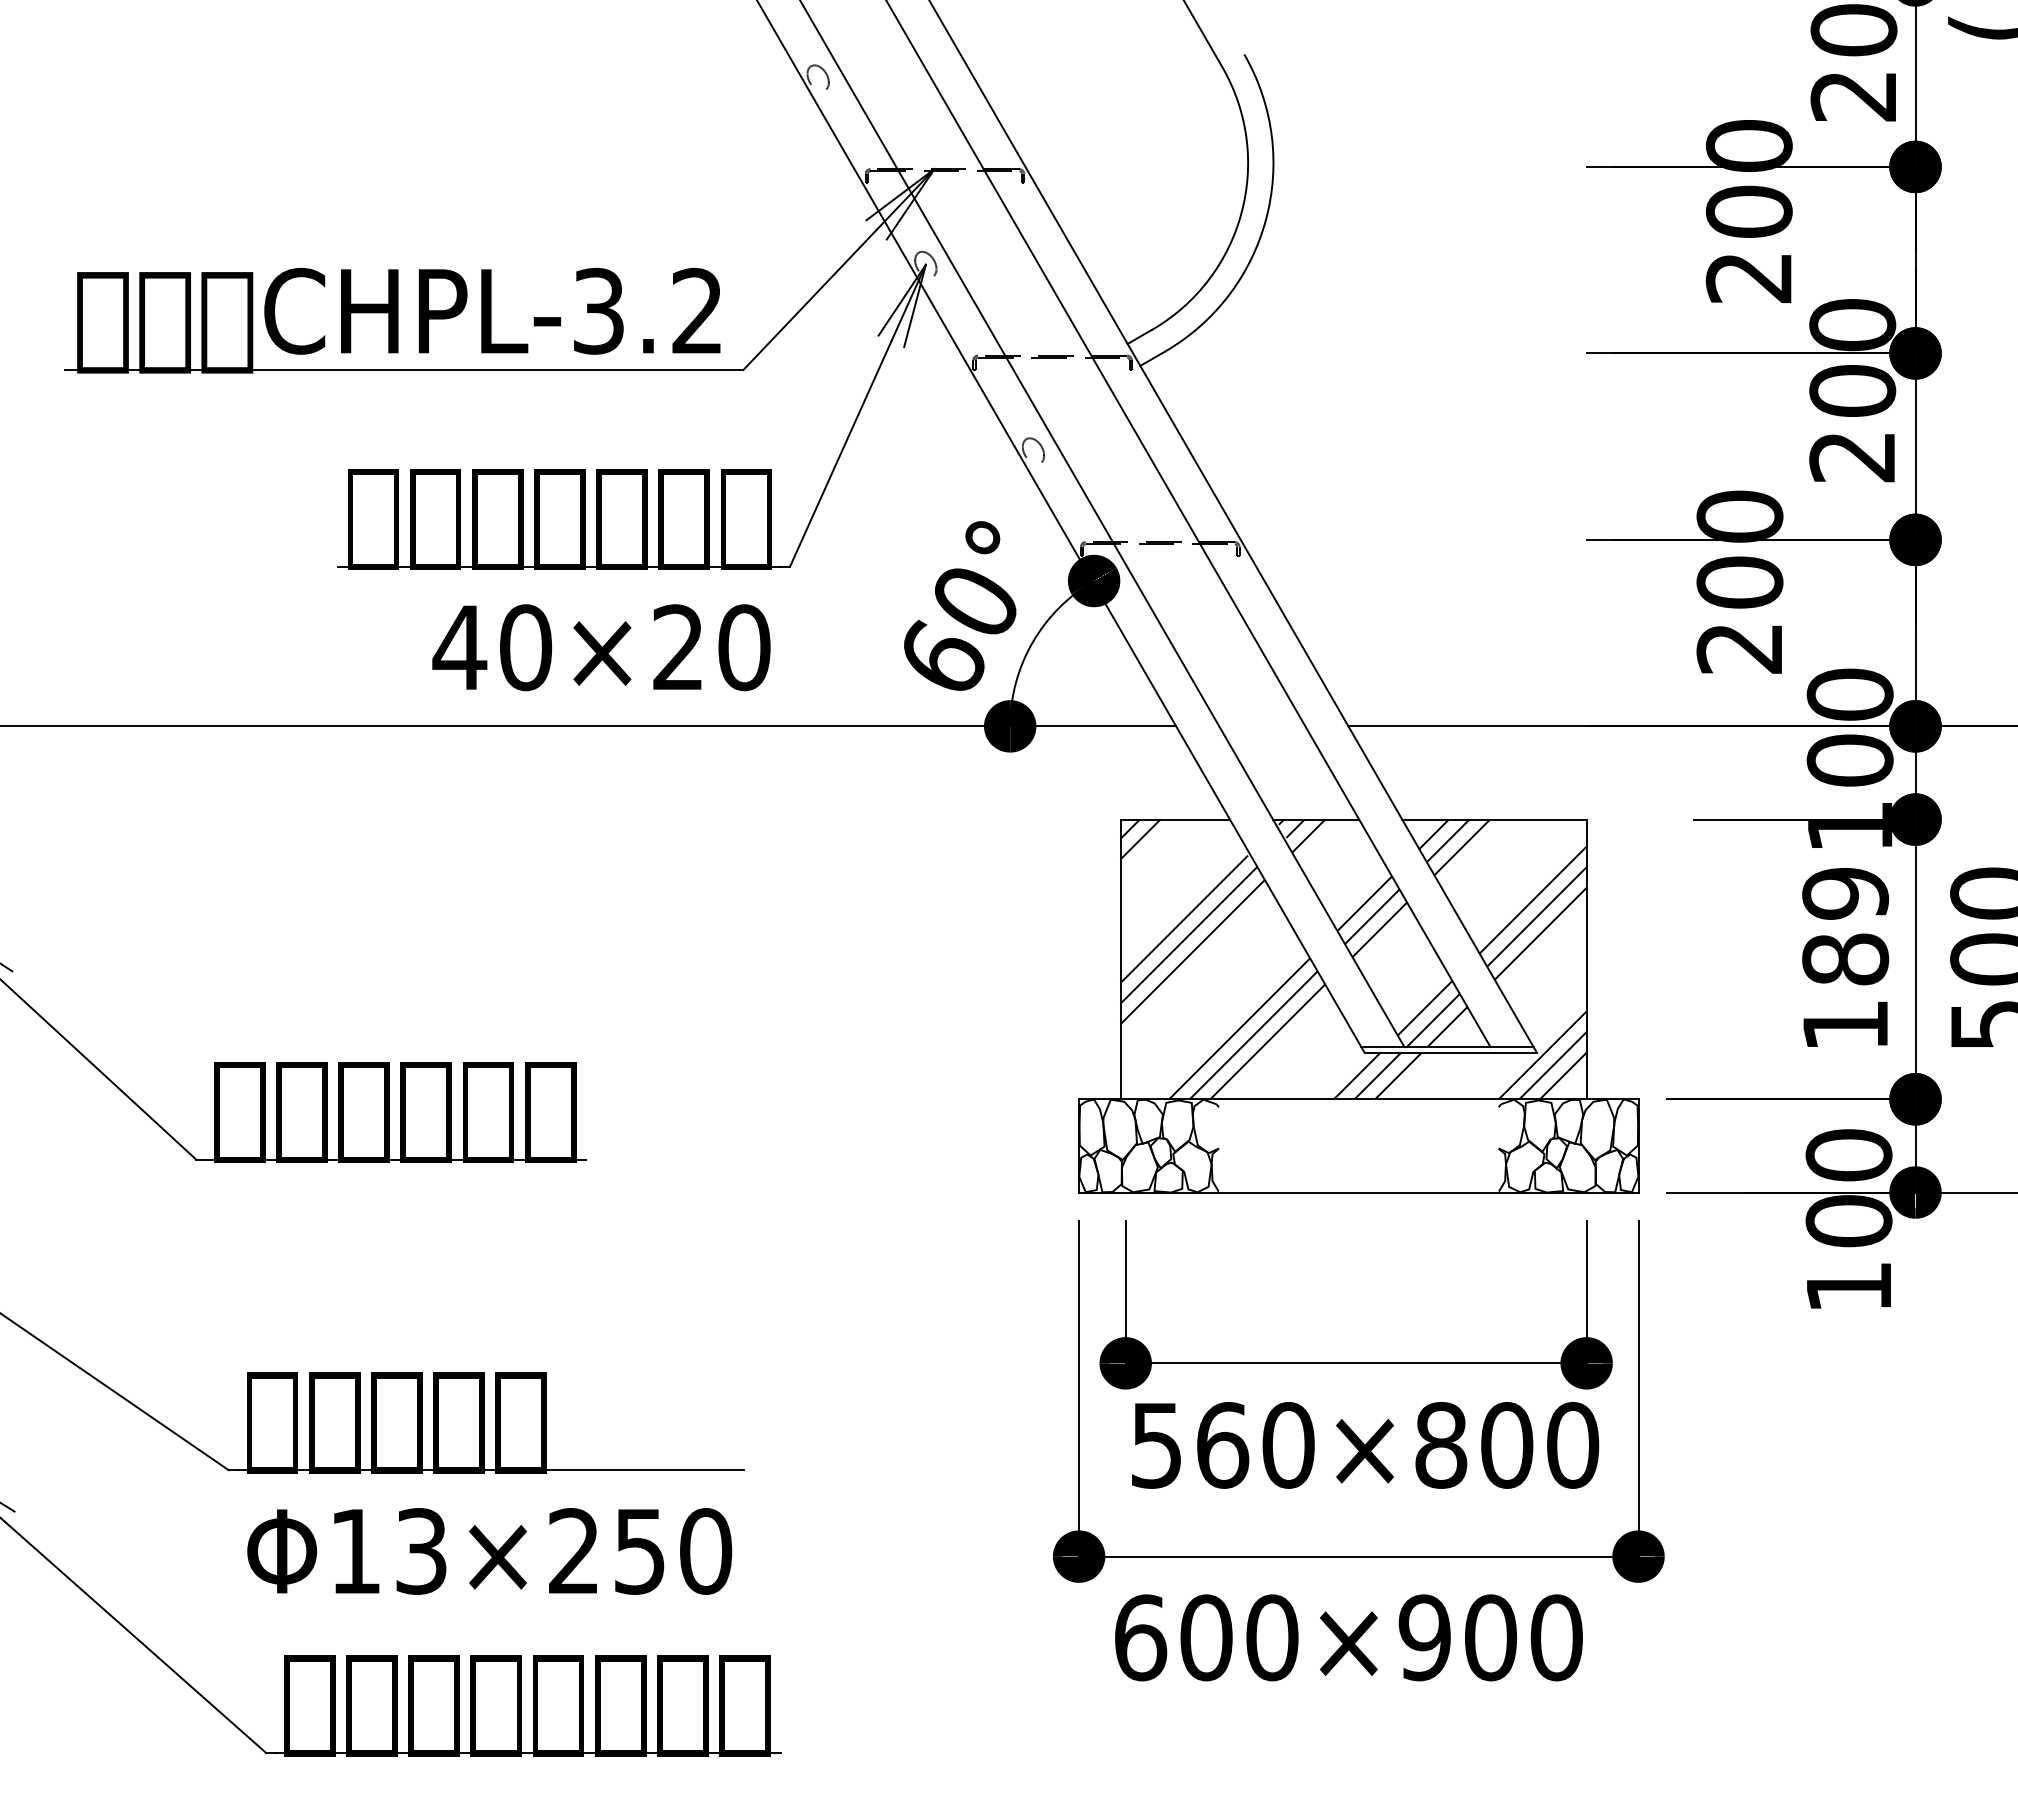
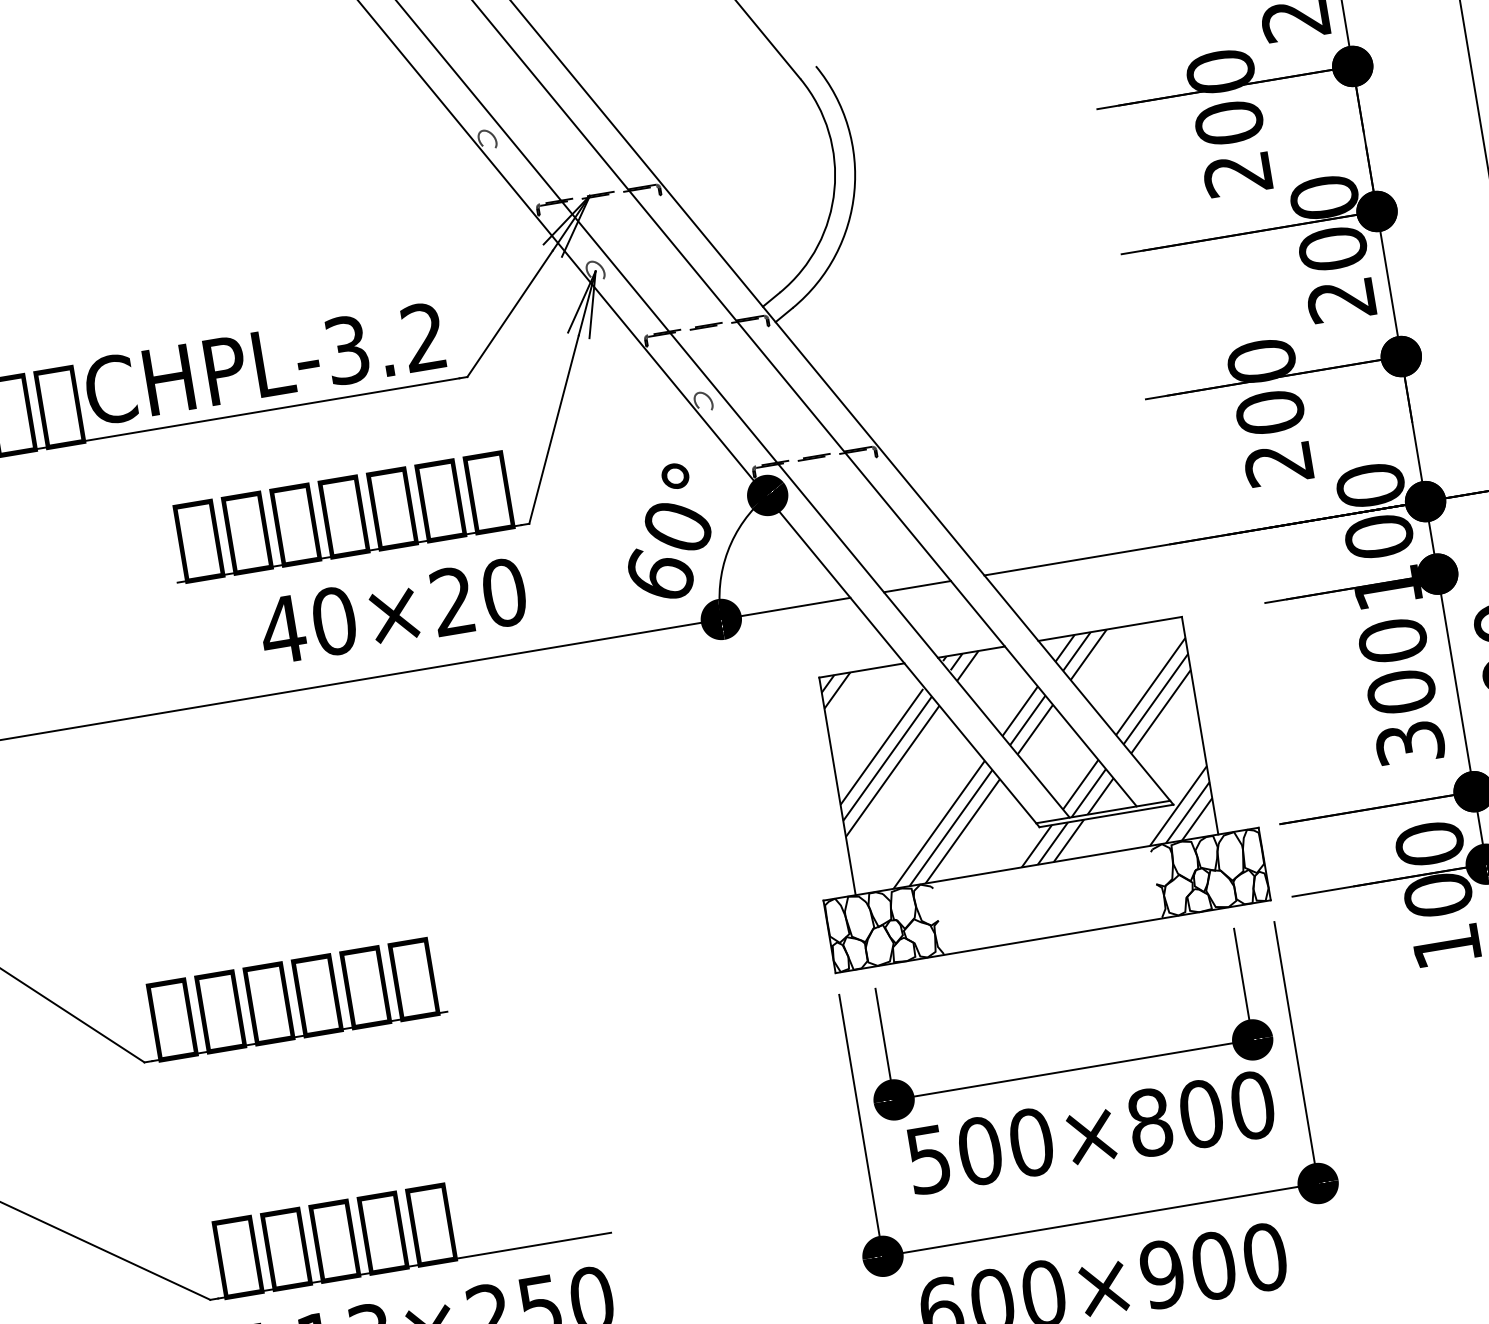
line: (1262, 726) -> (917, 586), added
text: (1845, 958) -> (1401, 691), 189 -> 300
text: (1222, 1445) -> (980, 1151), 560×800 -> 500×800

